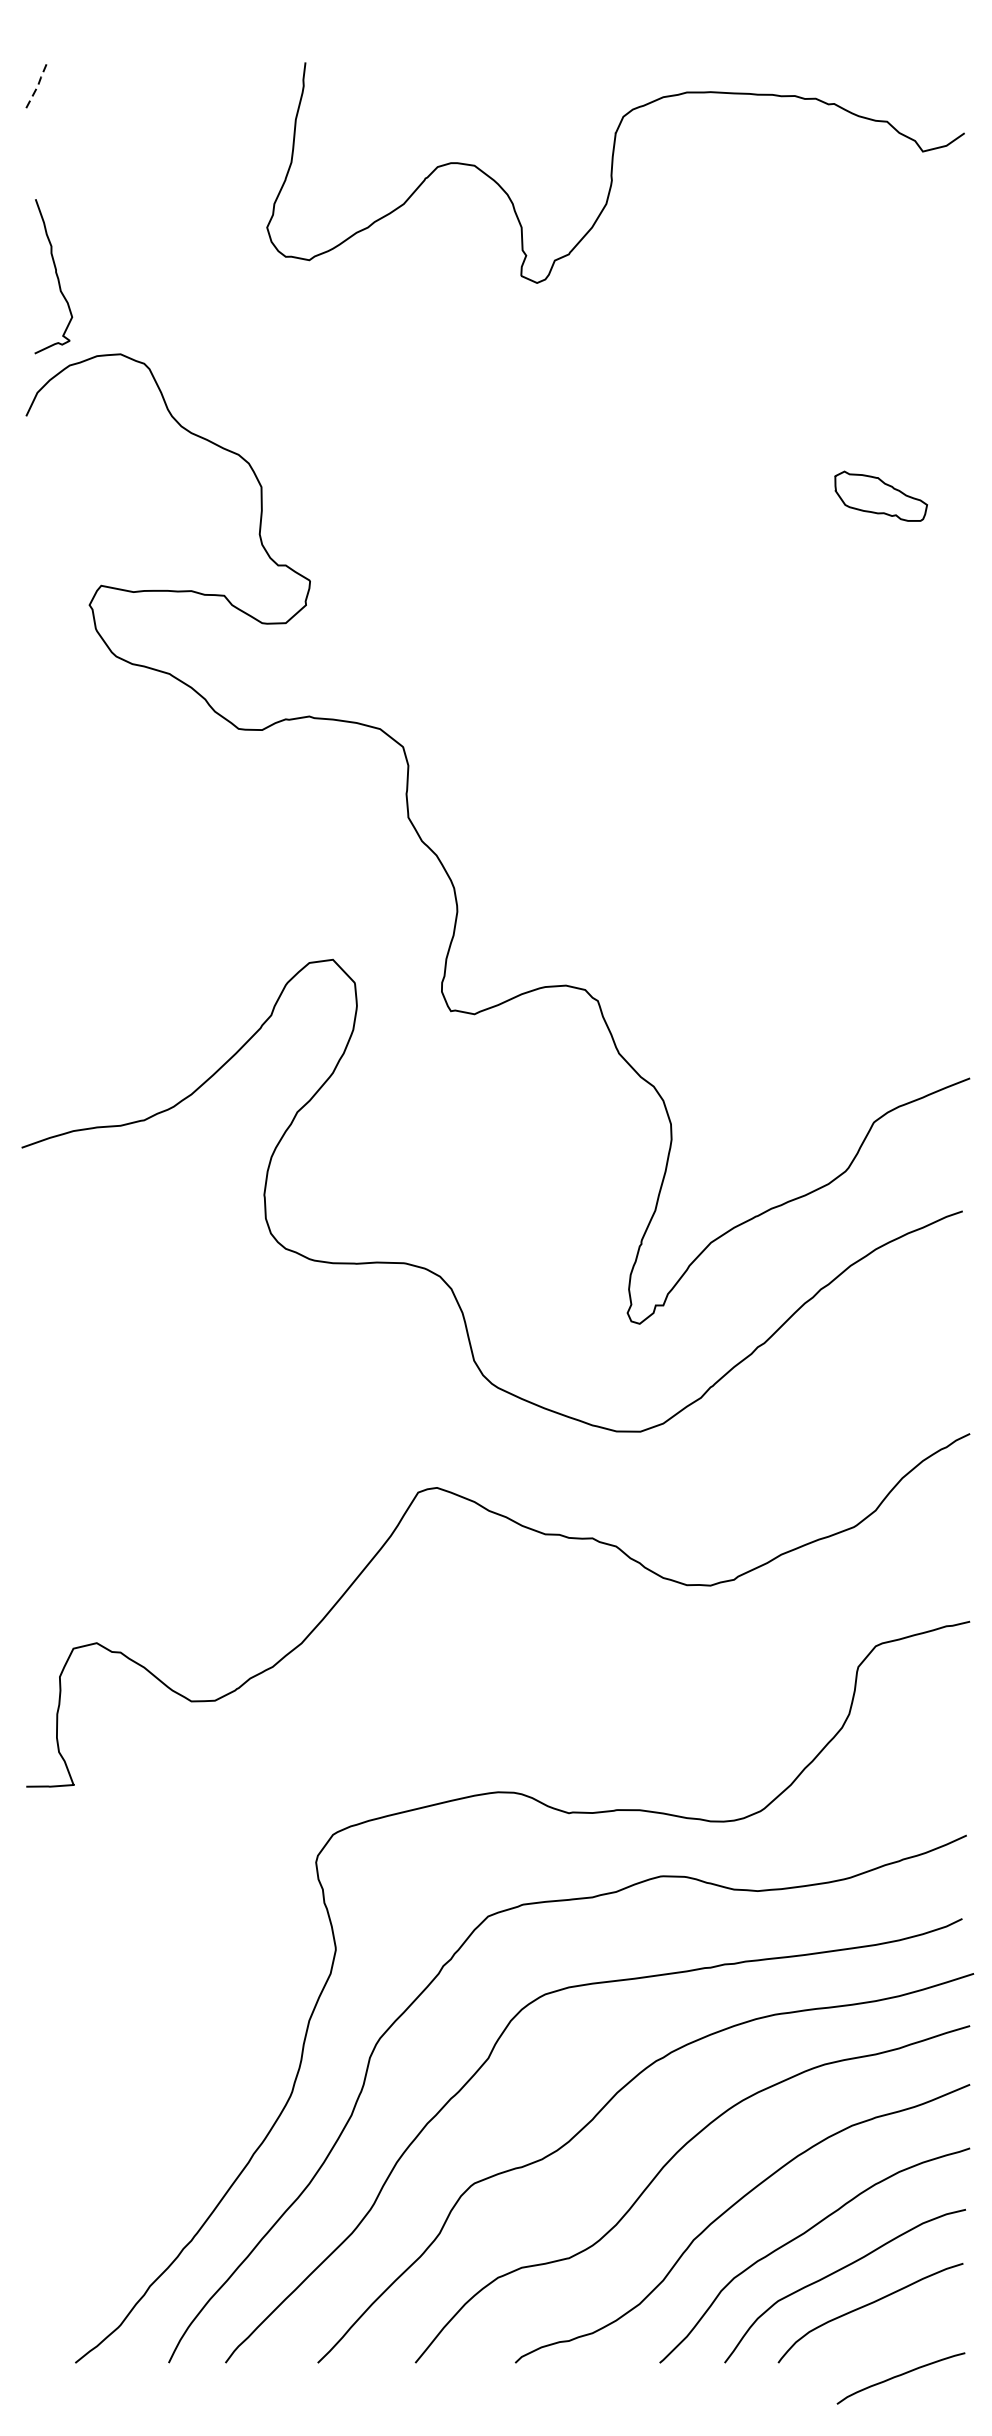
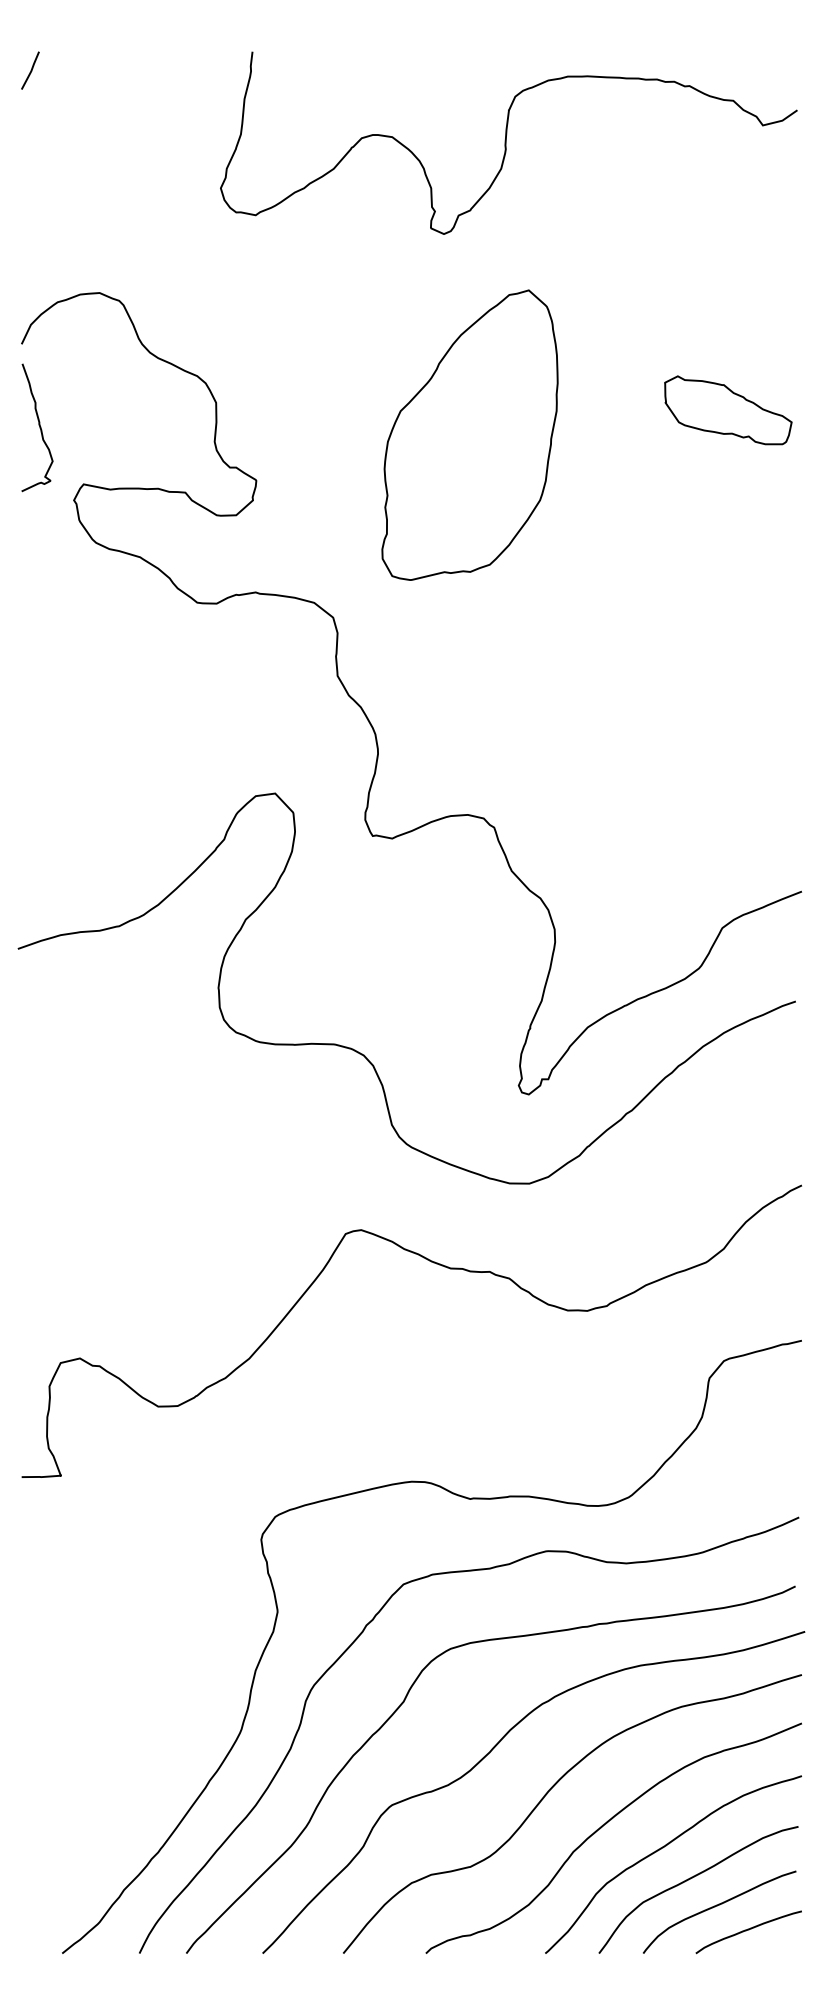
line: (38, 85) -> (31, 70), dashed -> solid
curve: (56, 276) -> (39, 427), moved
part: (881, 496) -> (728, 410), size x1.67
part: (567, 525) -> (469, 434), added
curve: (900, 2376) -> (748, 1930), moved

